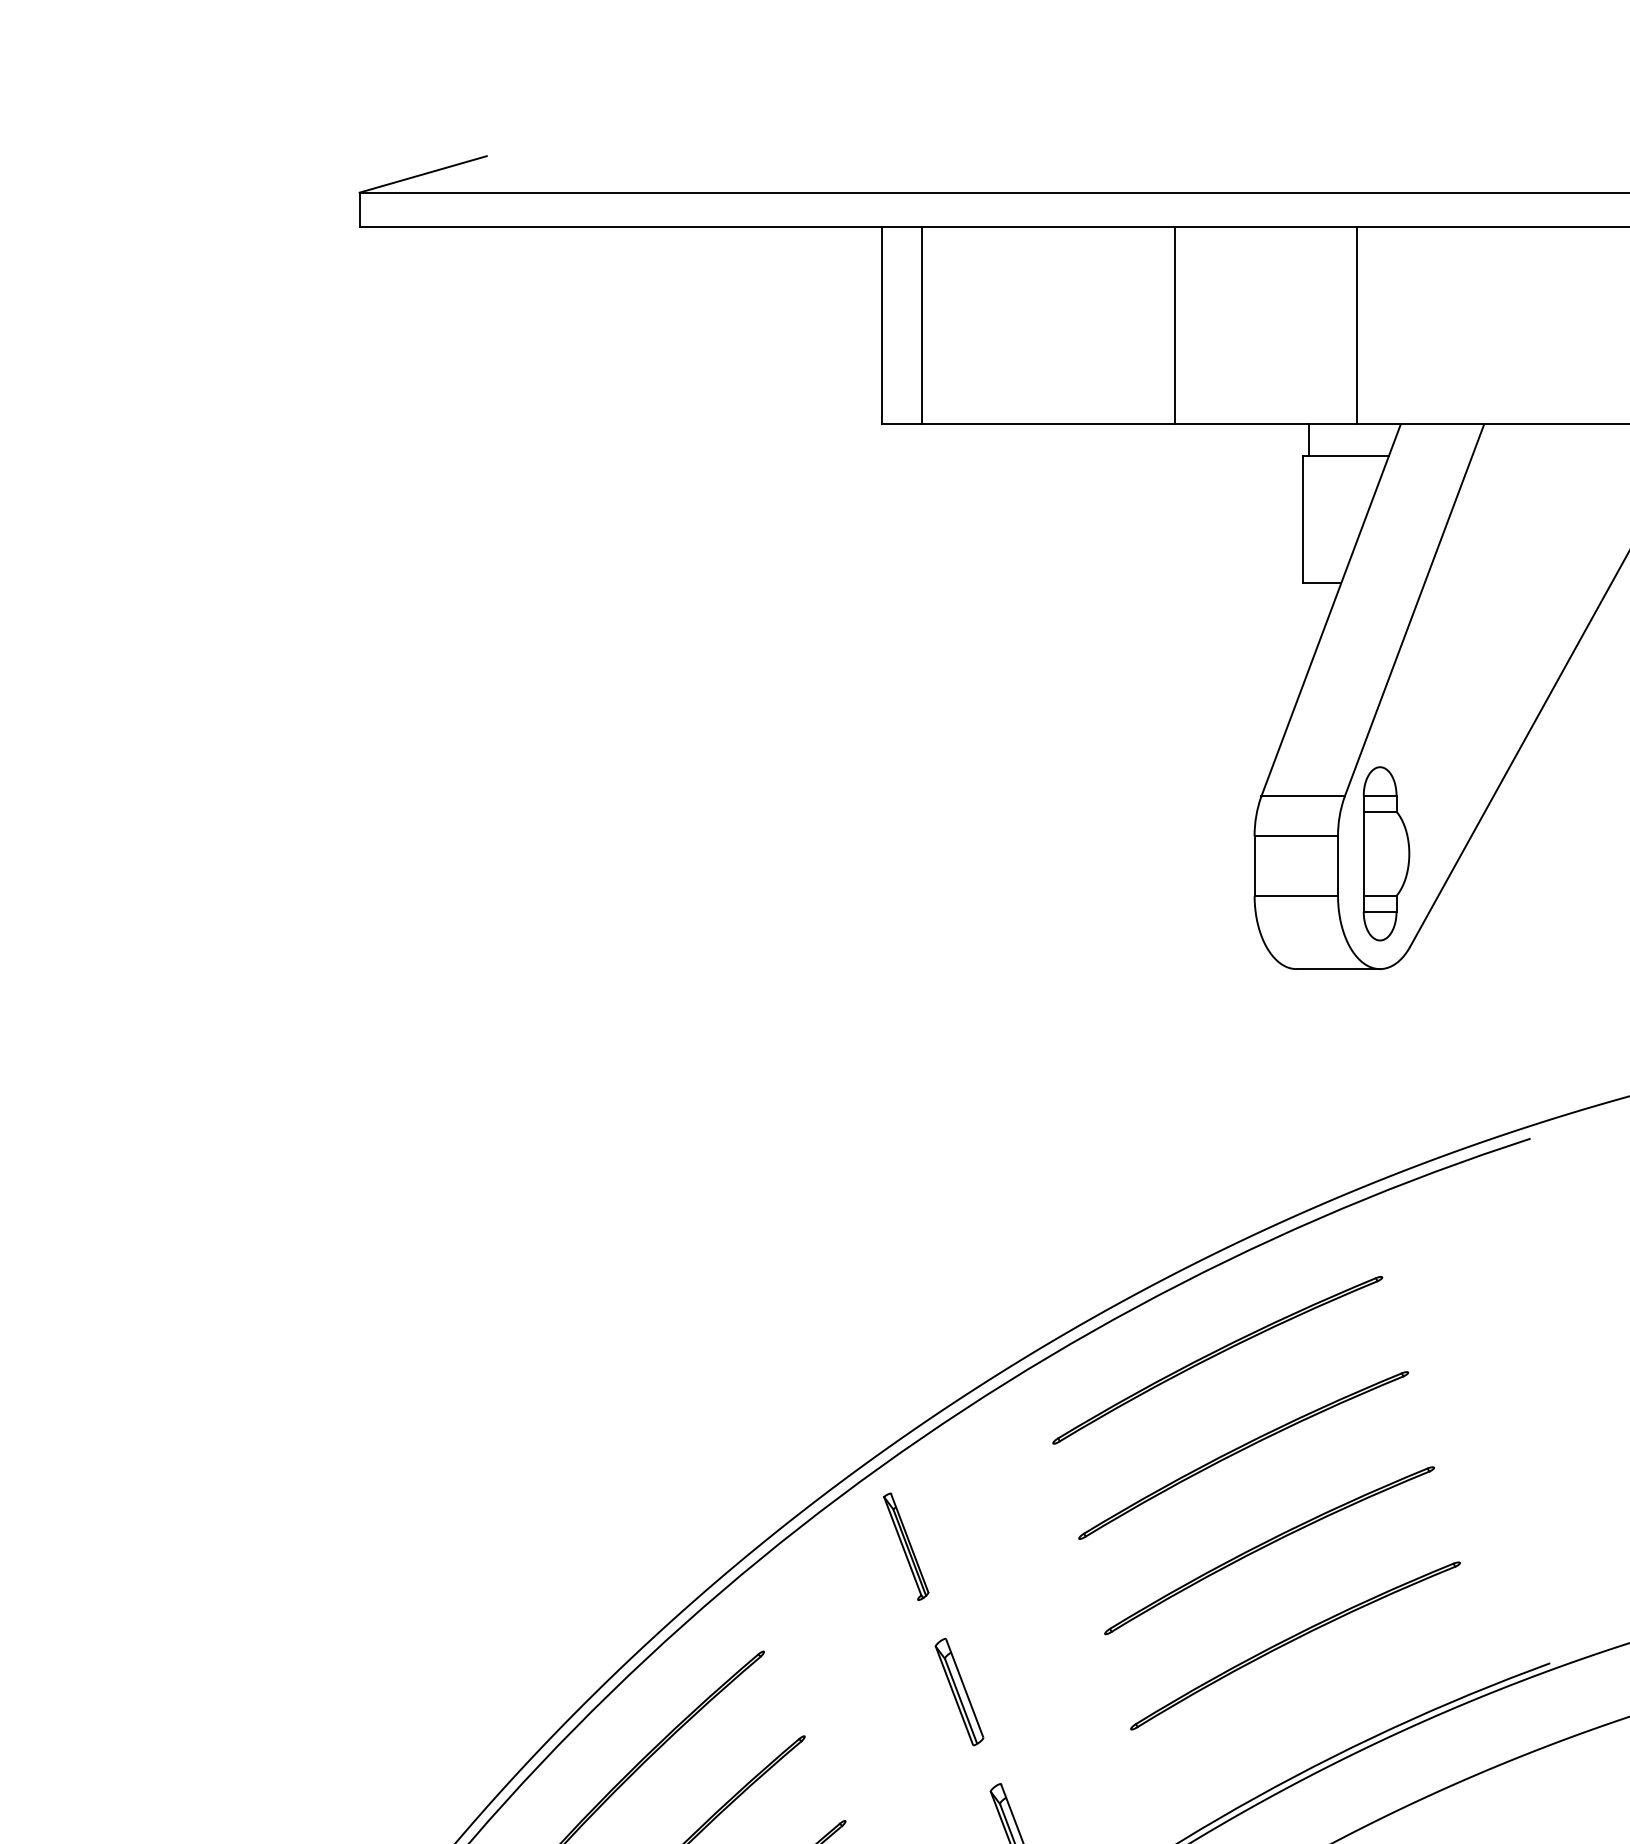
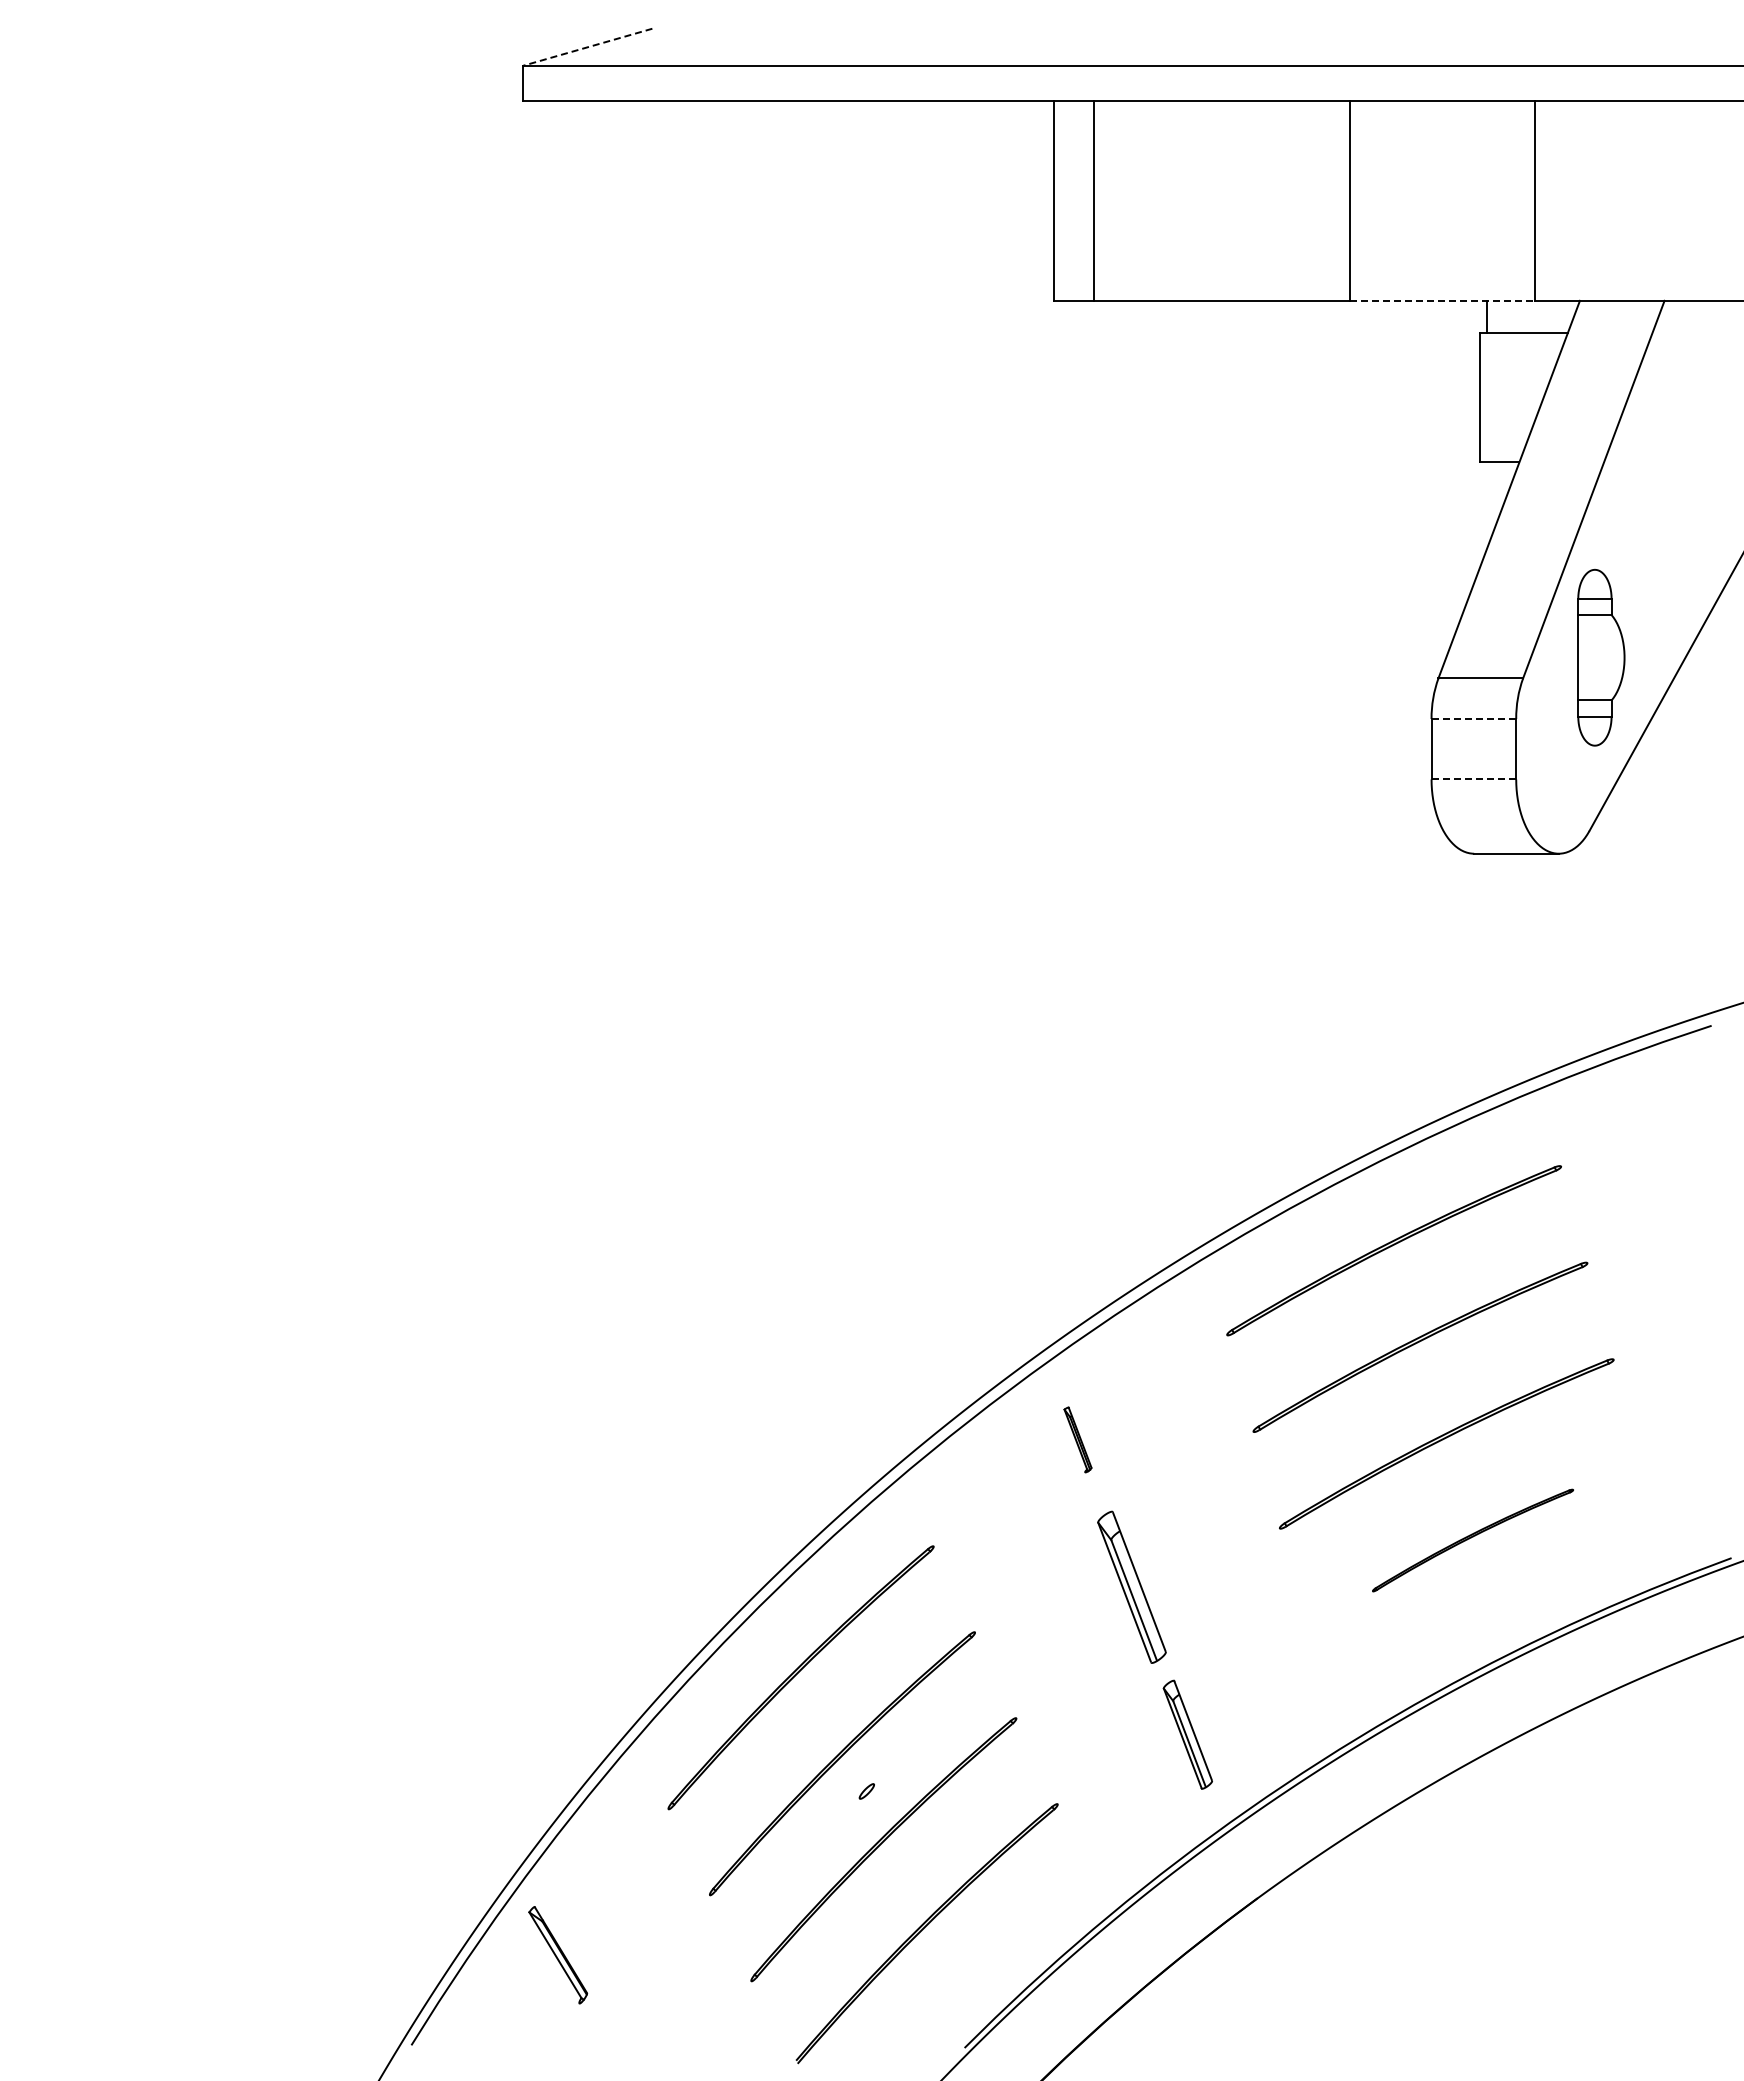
line: (422, 174) -> (587, 47), solid -> dashed
line: (1266, 423) -> (1443, 300), solid -> dashed
line: (1295, 836) -> (1473, 719), solid -> dashed
part: (1386, 853) -> (1601, 657), moved
line: (1296, 895) -> (1474, 779), solid -> dashed
part: (905, 1546) -> (1077, 1439), size x0.6
part: (1294, 1645) -> (1472, 1540), size x0.6
part: (959, 1692) -> (1132, 1587), size x1.4

